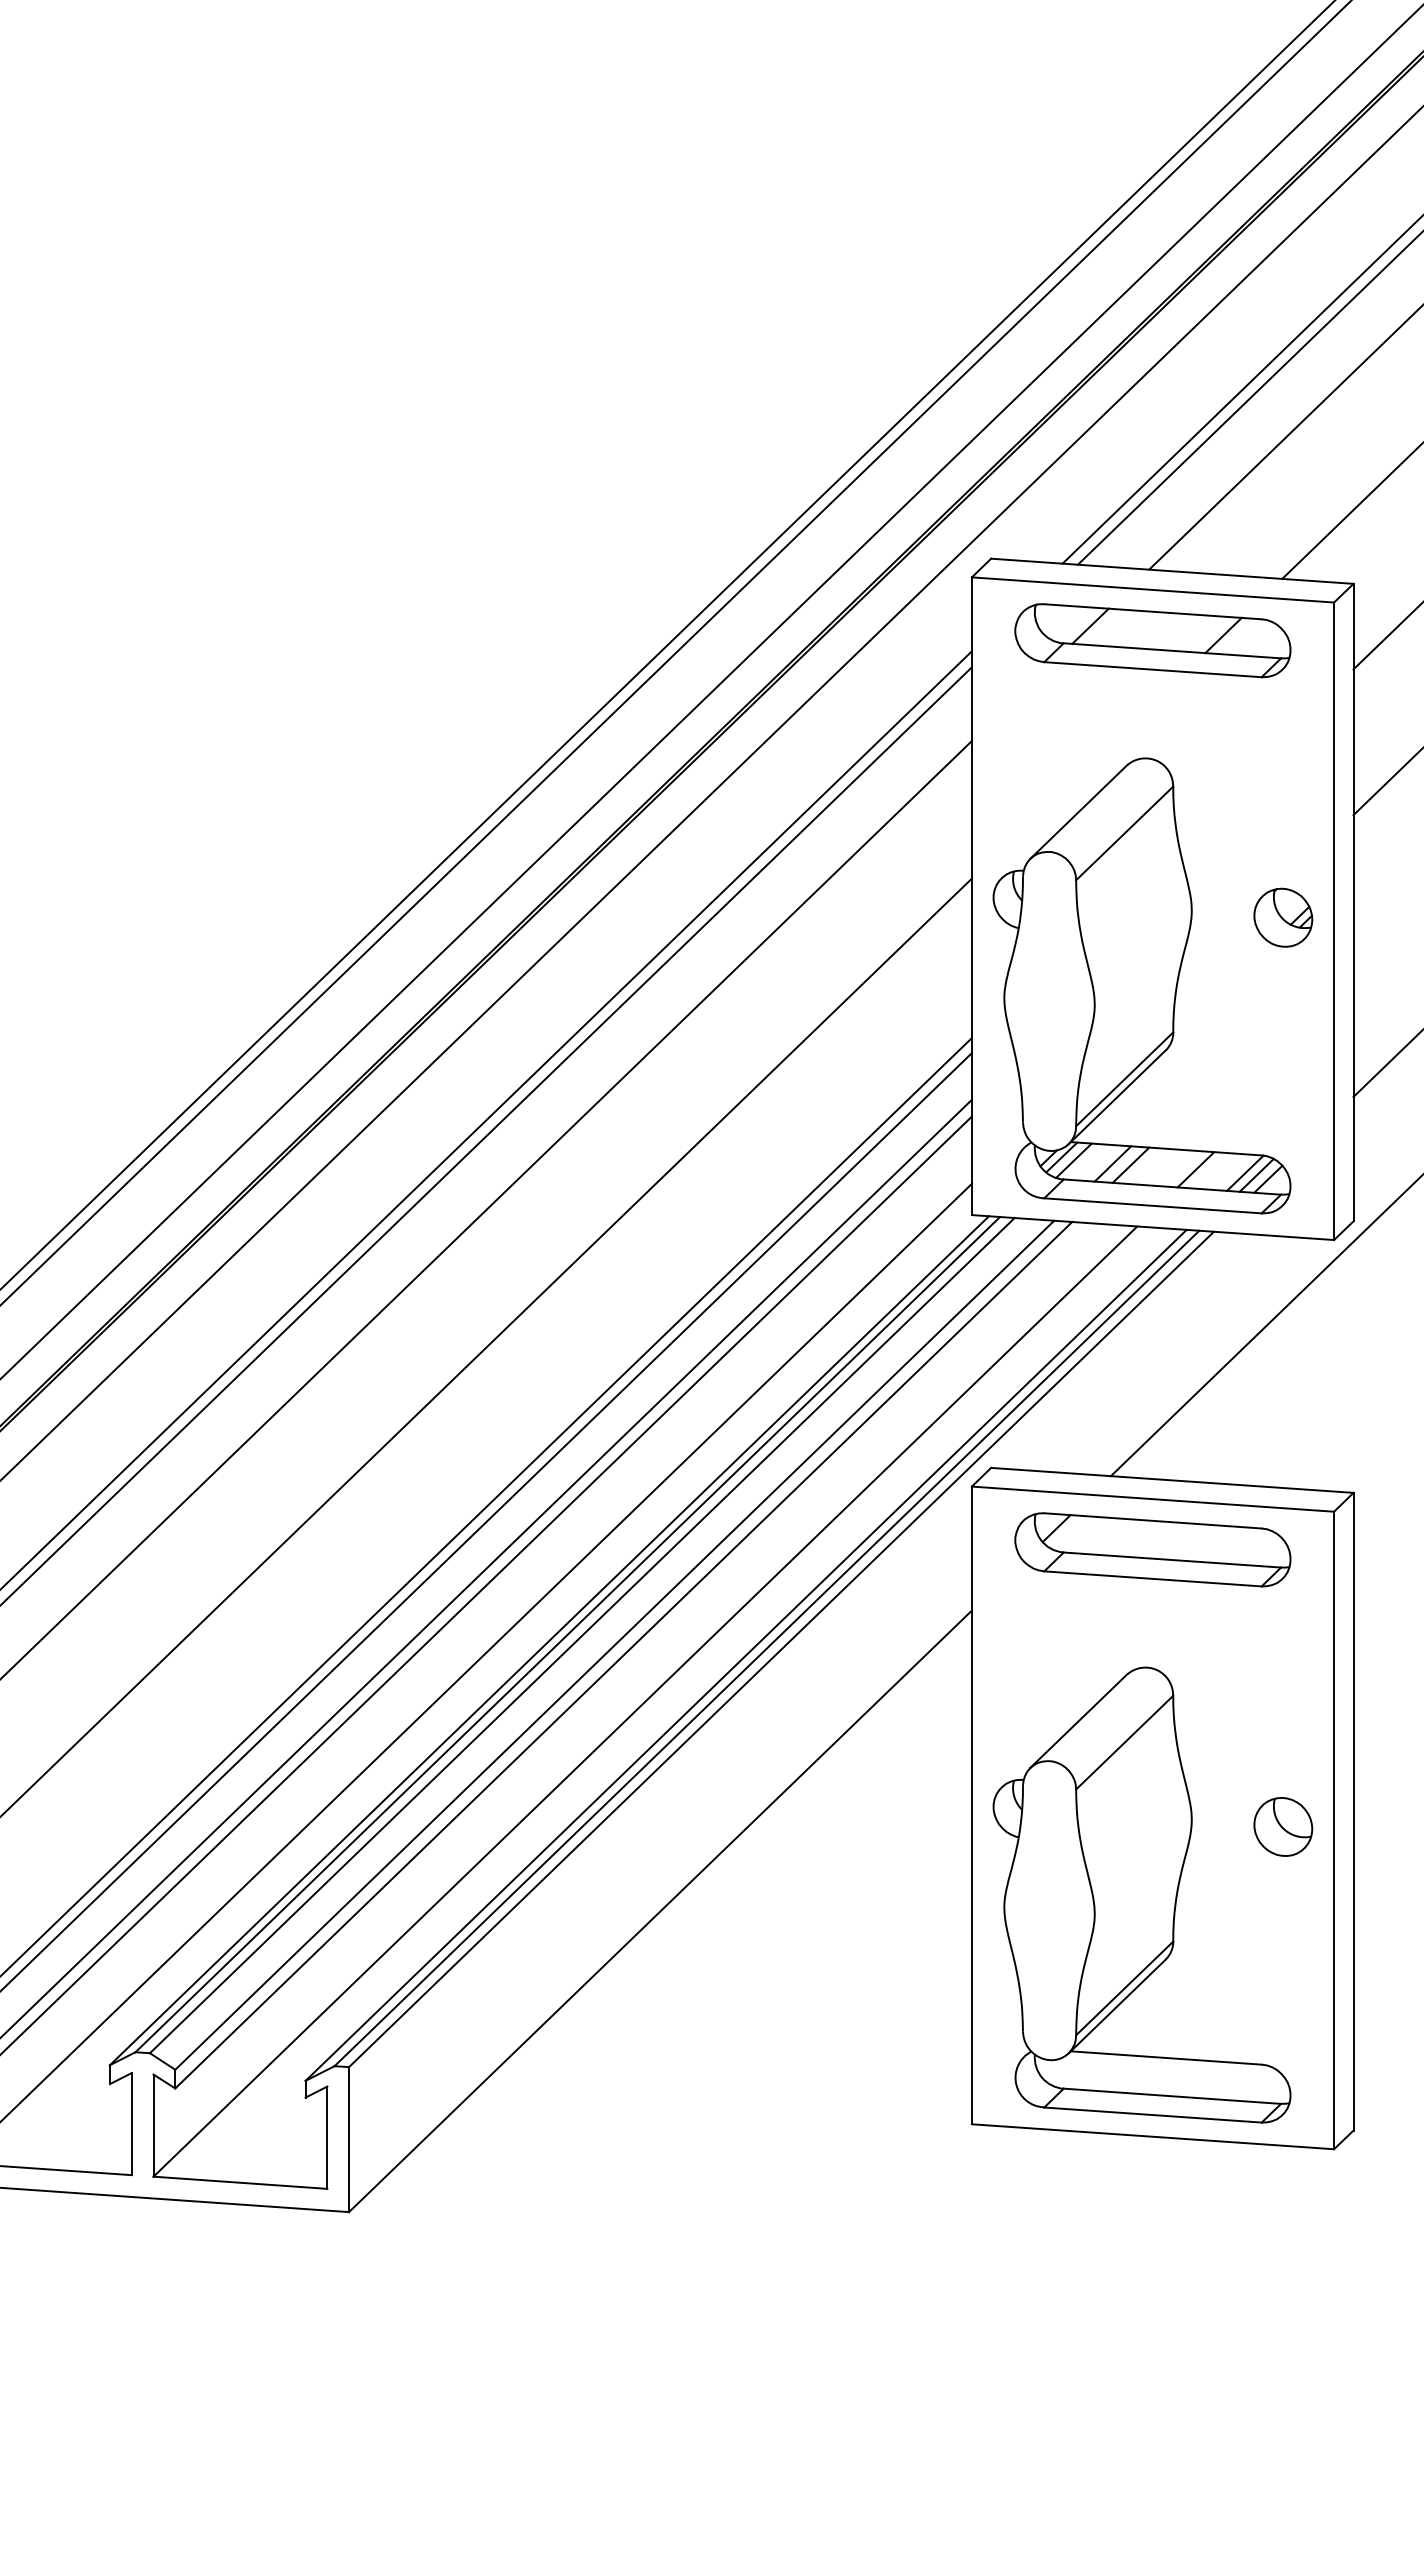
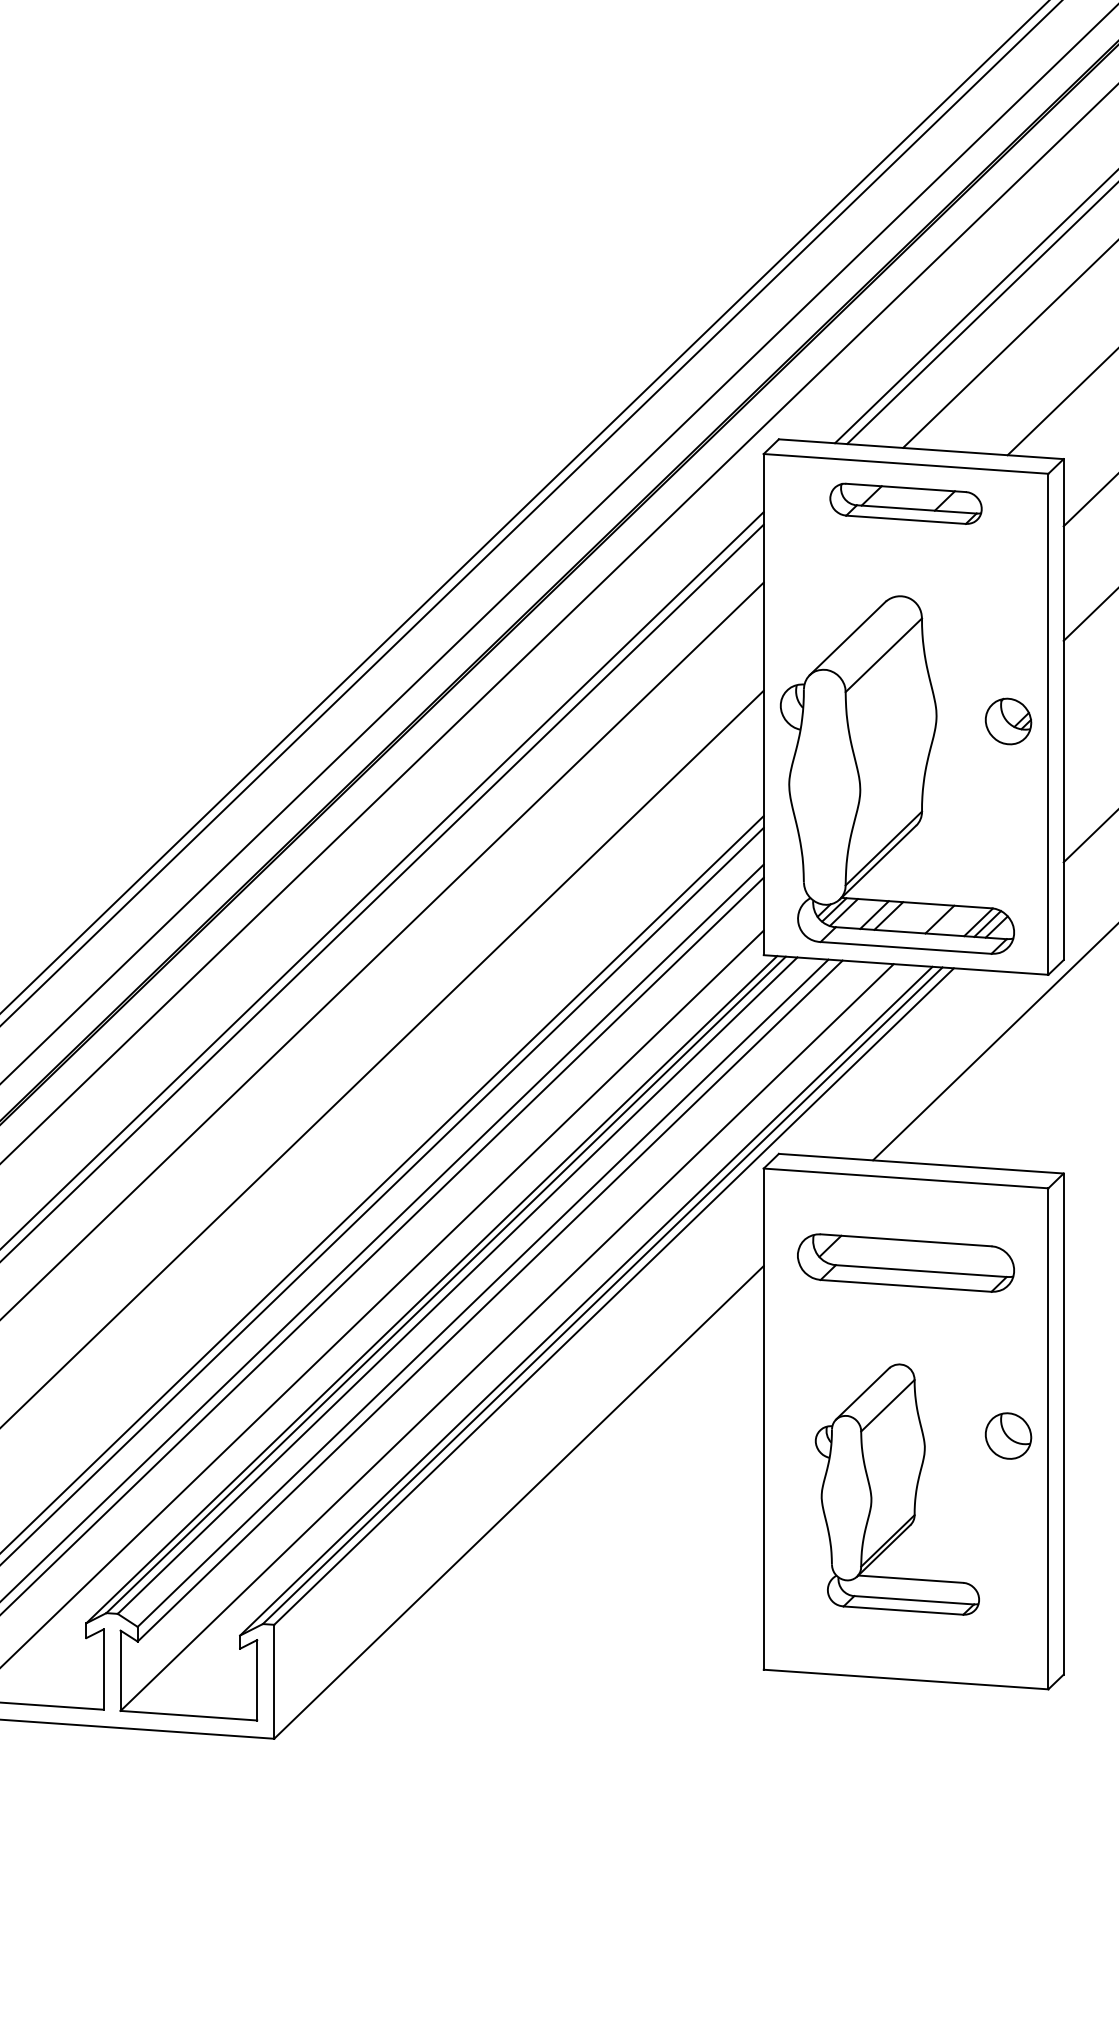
part: (1152, 640) -> (905, 503), size x0.7
part: (1152, 1549) -> (905, 1262), moved
part: (1141, 1894) -> (897, 1489), size x0.7

